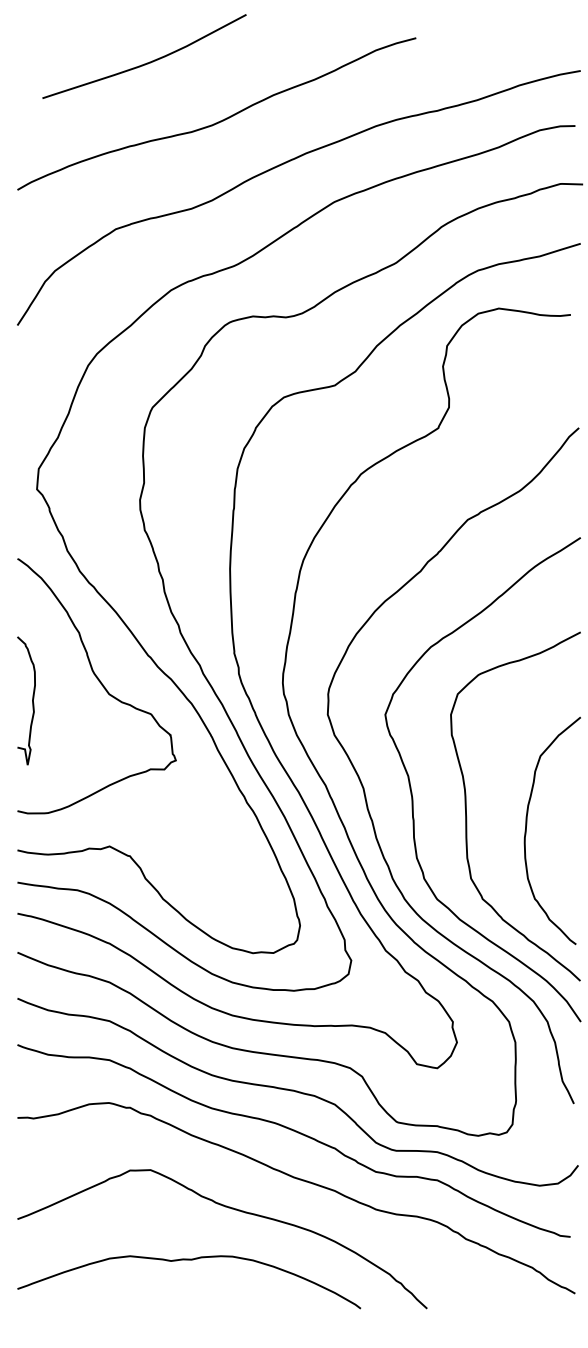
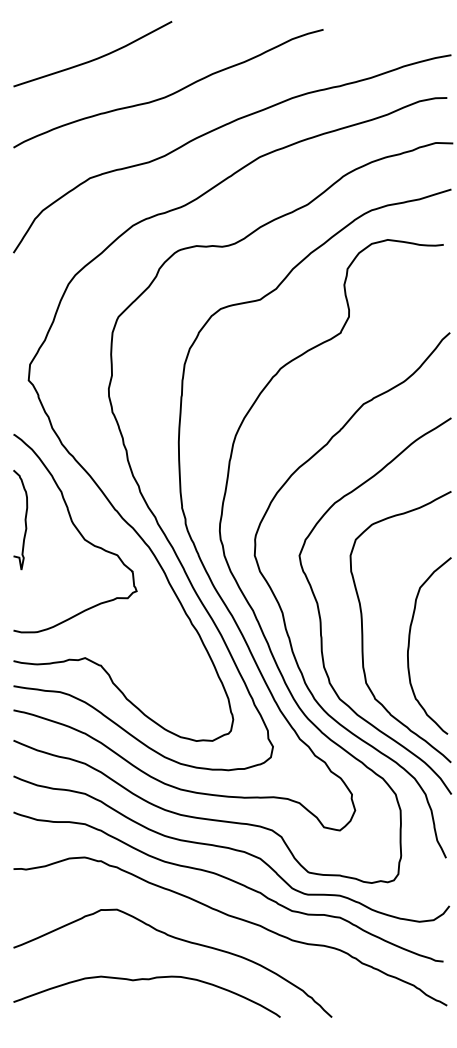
curve: (146, 62) -> (94, 58), moved
curve: (32, 700) -> (25, 519), moved

